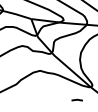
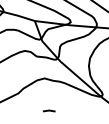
line: (76, 99) -> (48, 110), moved

